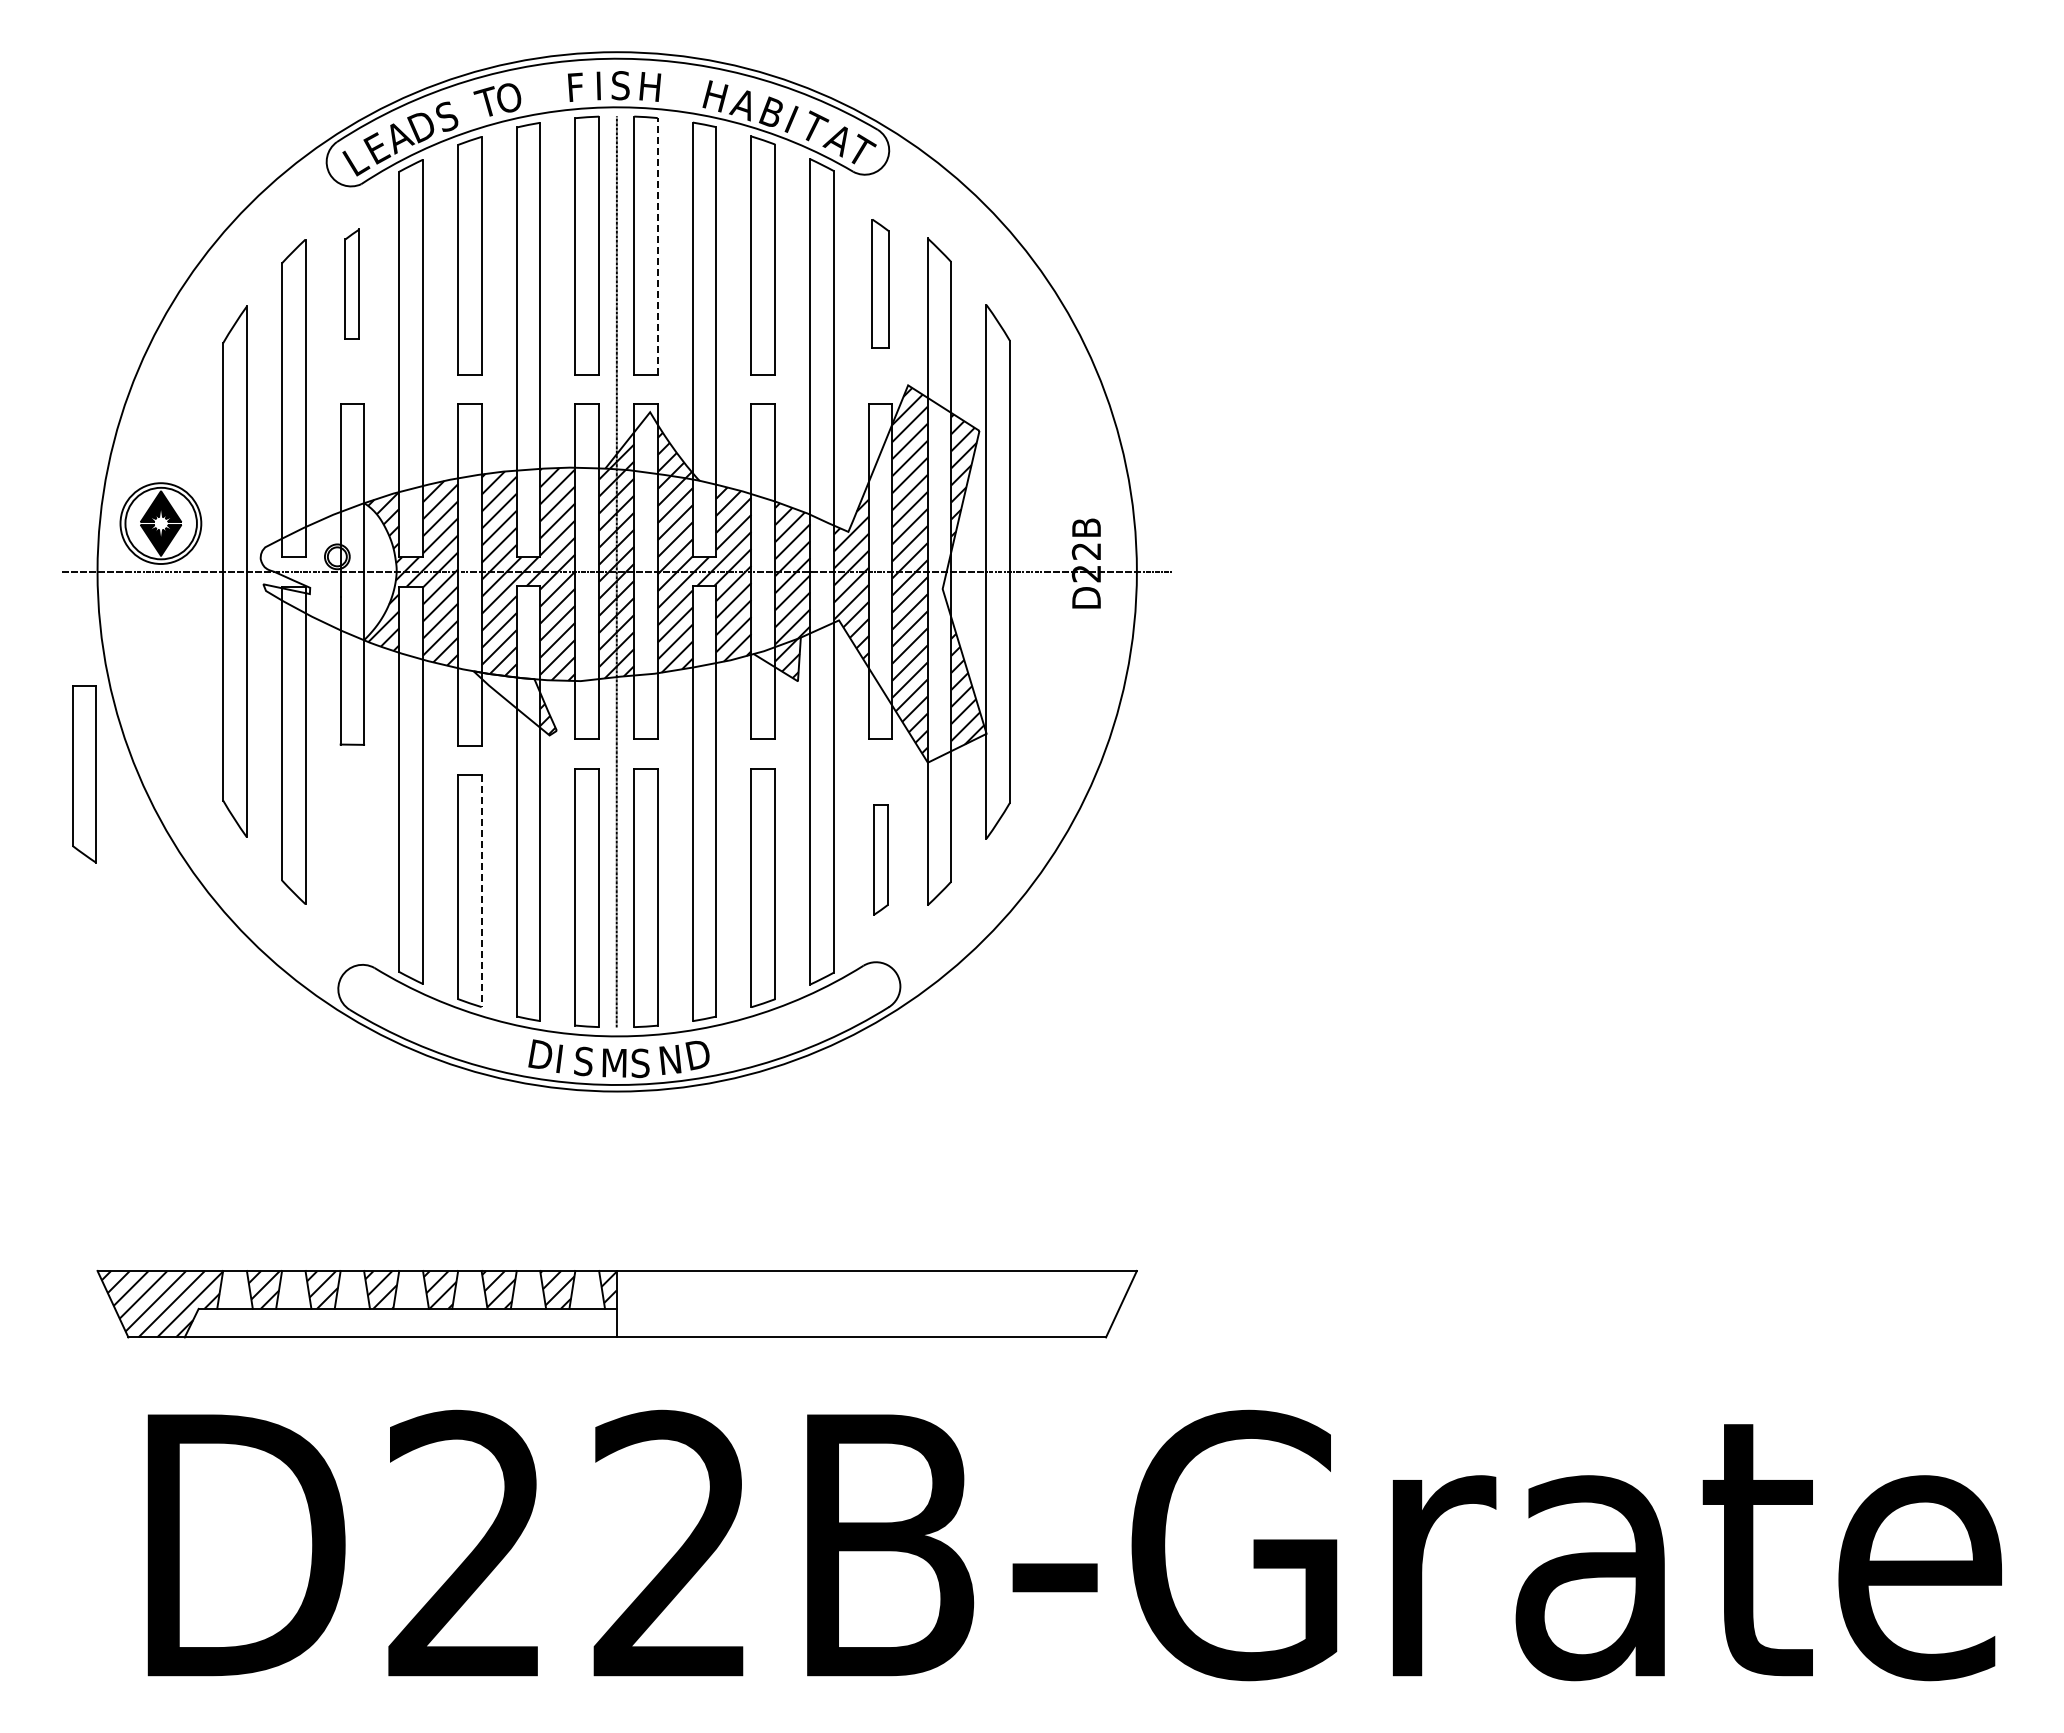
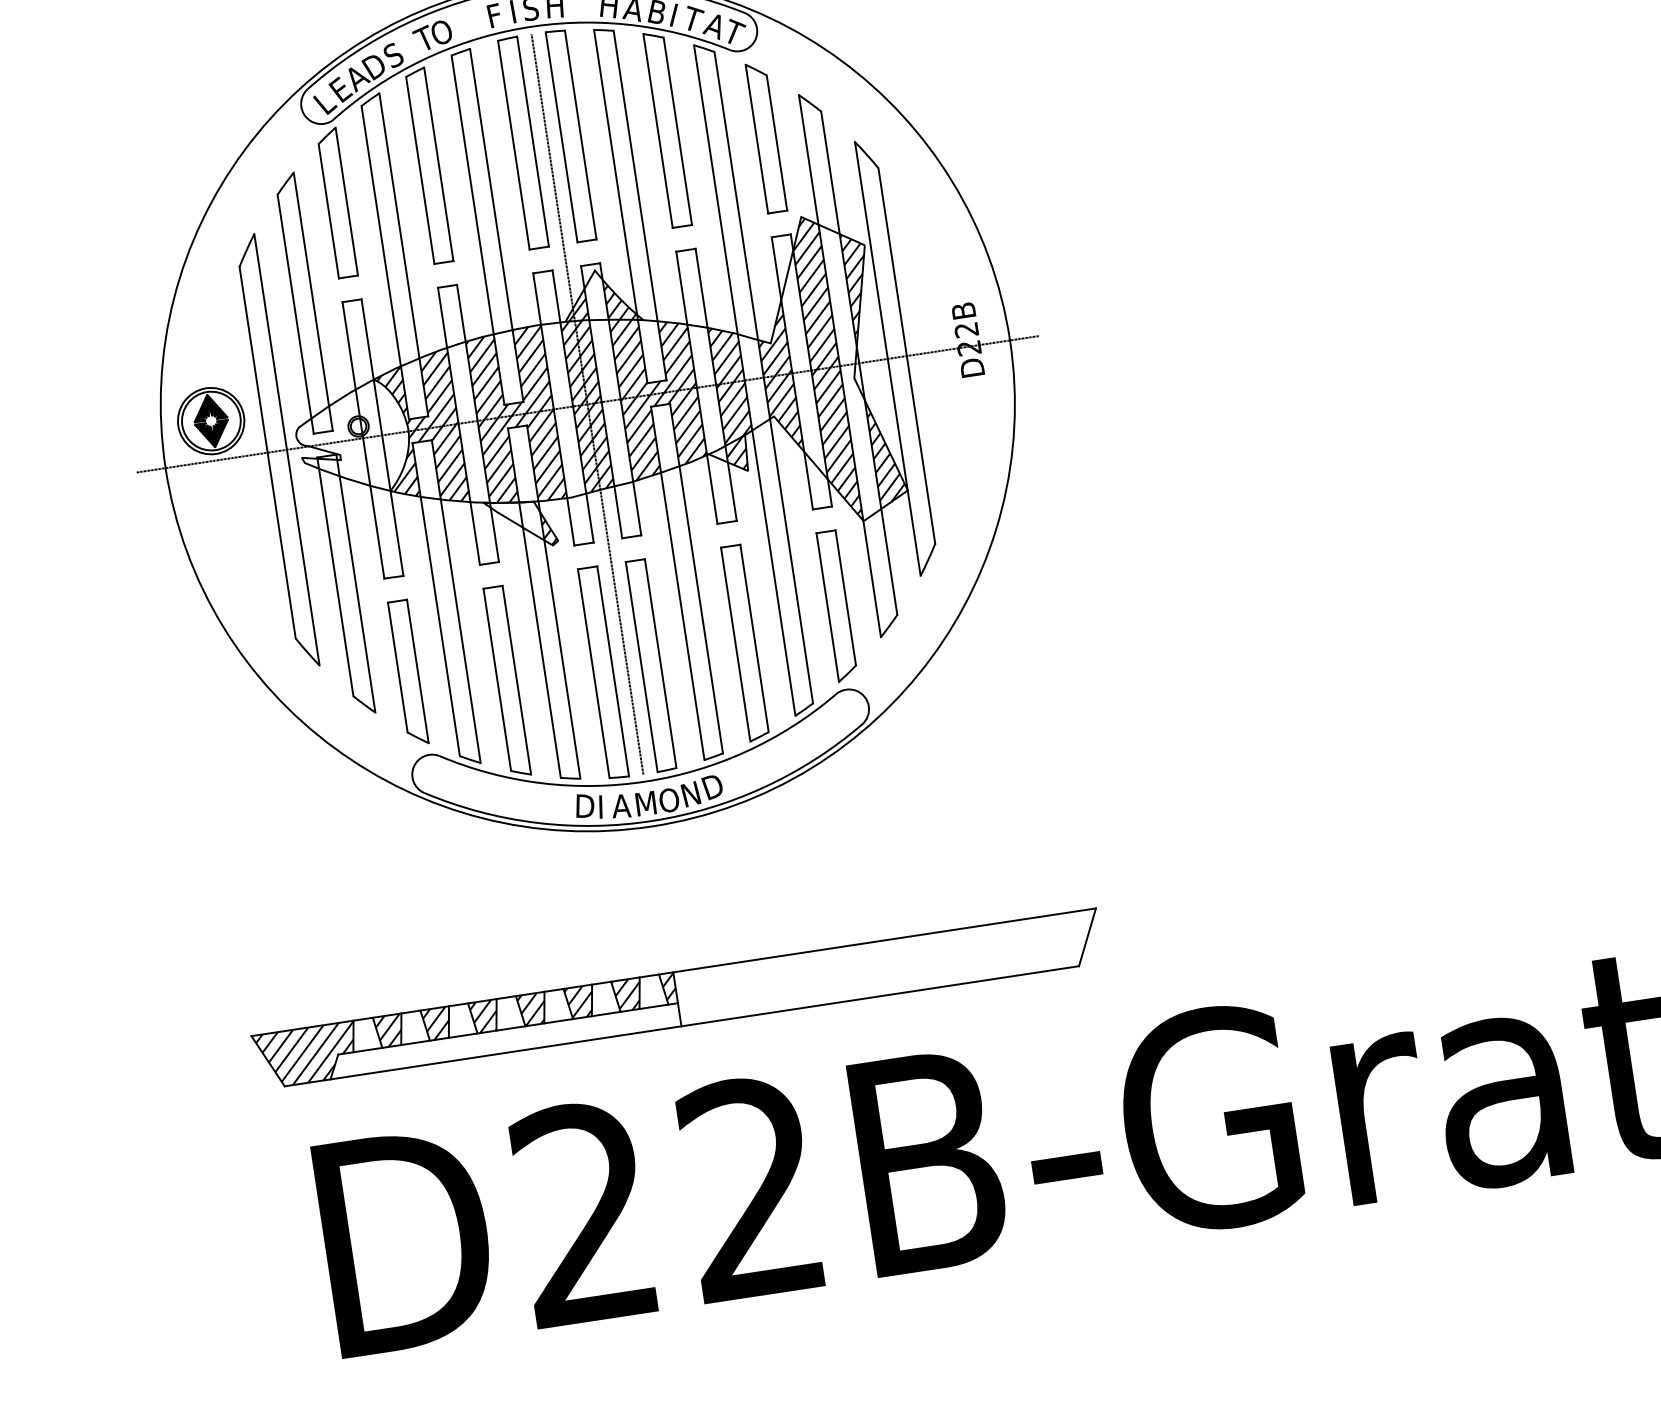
line: (657, 246) -> (580, 135), dashed -> solid
part: (352, 283) -> (337, 202), size x1.67
part: (880, 283) -> (766, 137), size x1.43
part: (84, 774) -> (408, 672), moved
part: (880, 860) -> (837, 606), size x1.67
line: (481, 891) -> (516, 680), dashed -> solid
text: (582, 1061) -> (619, 806), S -> A
text: (642, 1063) -> (668, 800), S -> O

